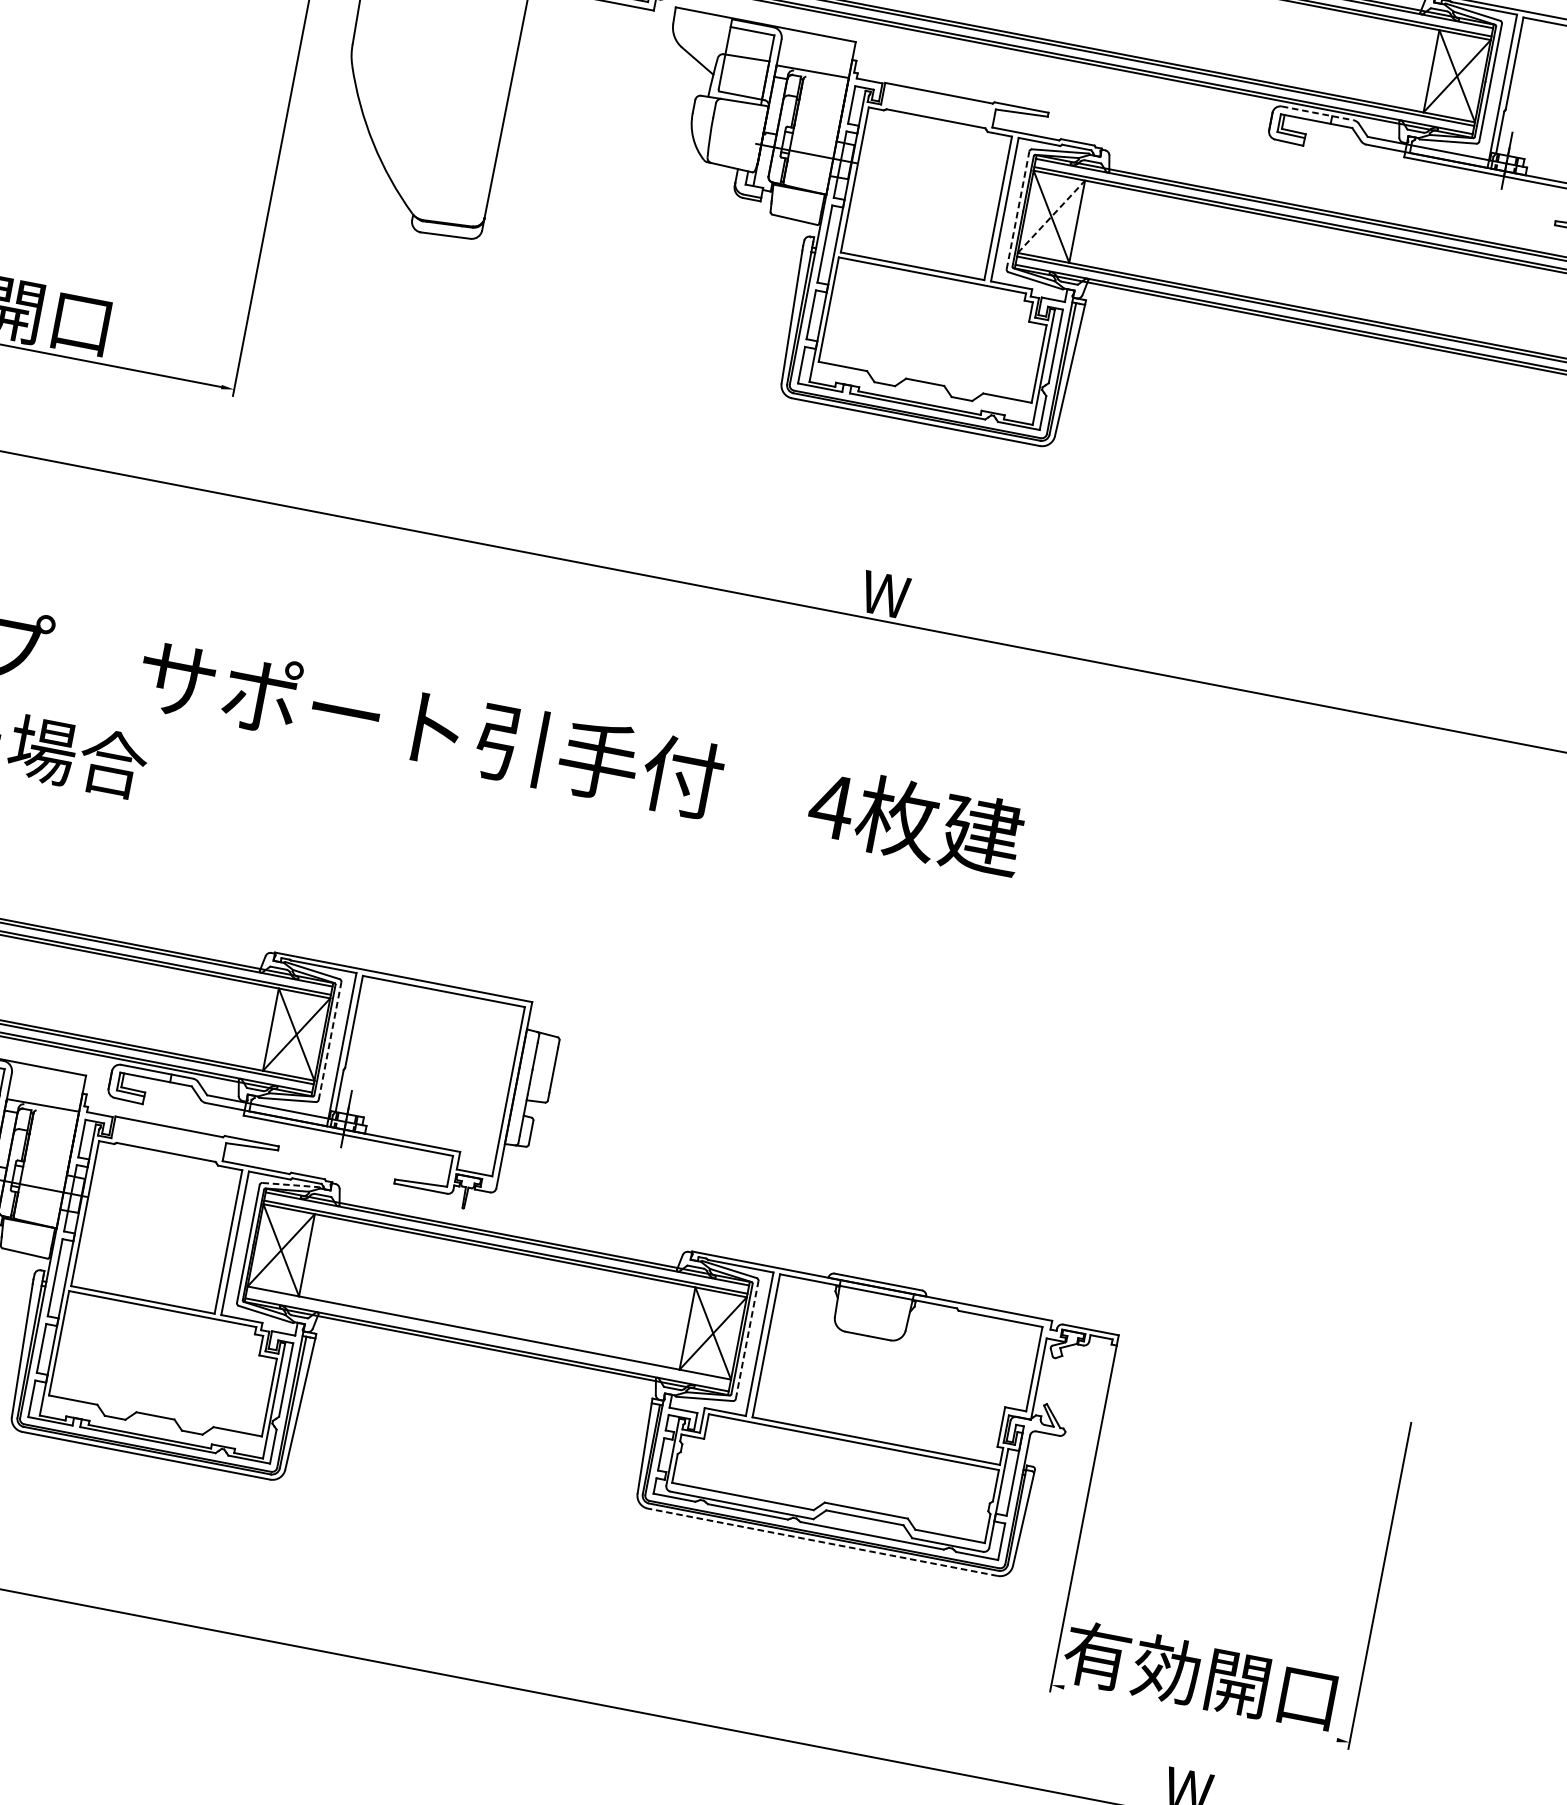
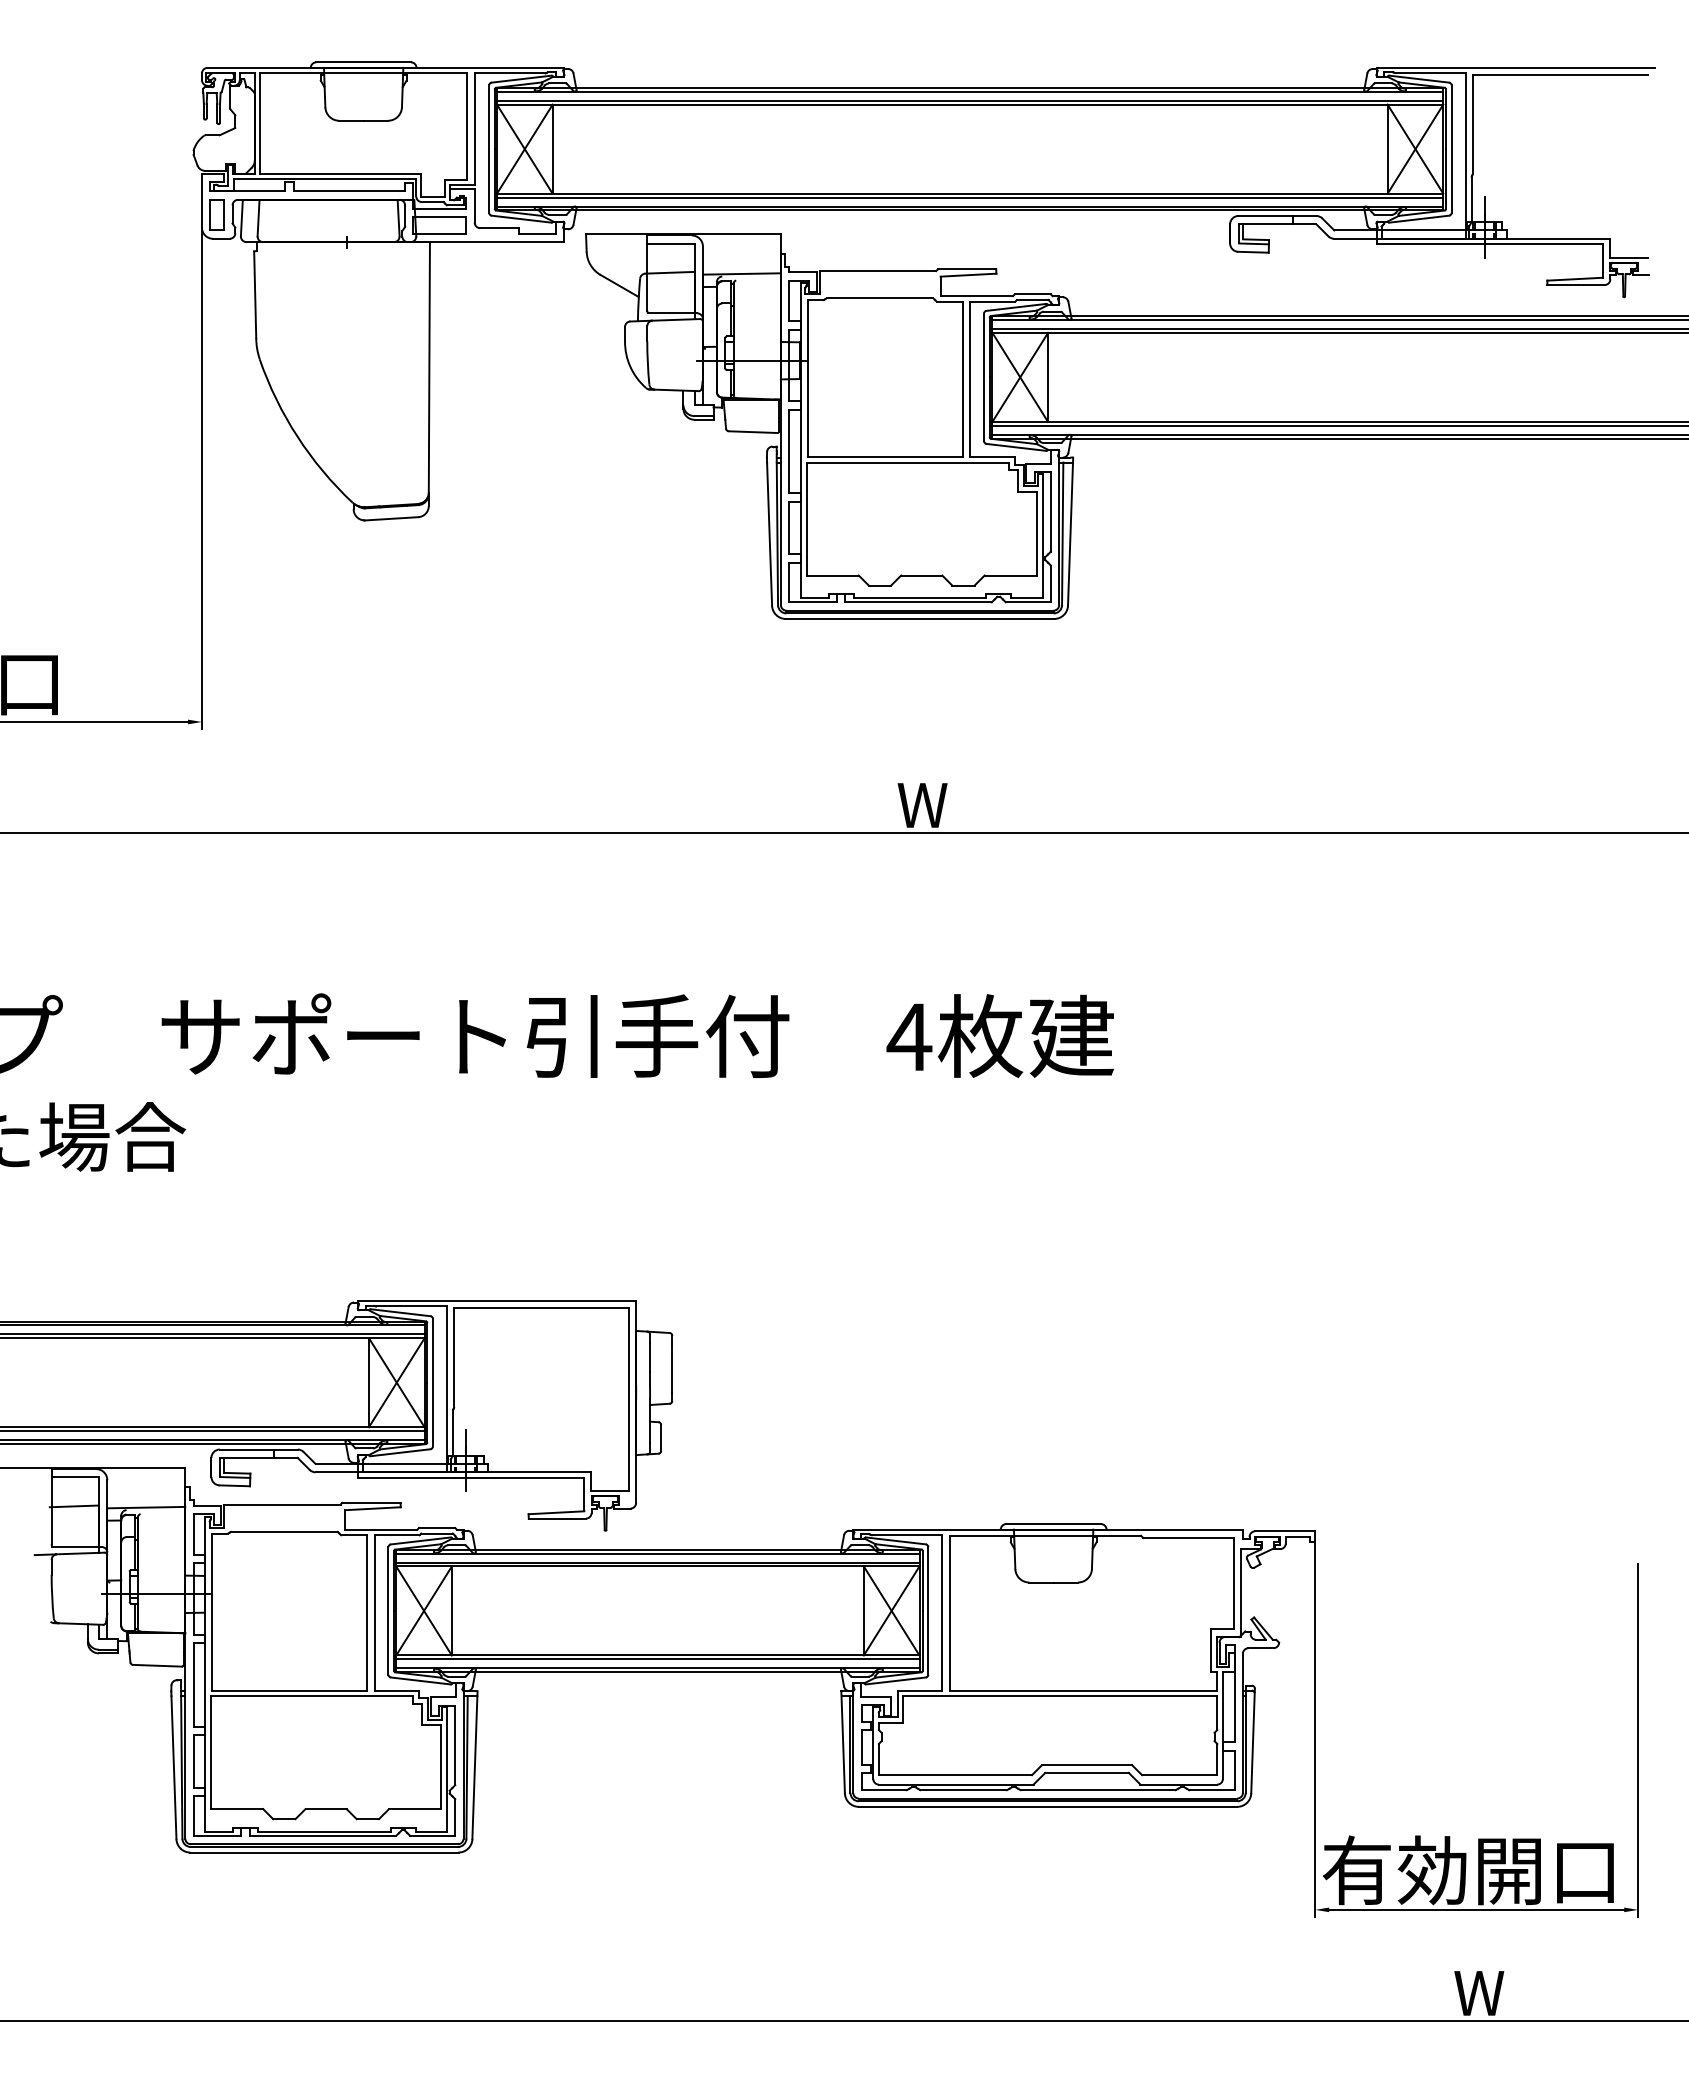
line: (1317, 112) -> (1277, 215), dashed -> solid
line: (1018, 210) -> (984, 377), dashed -> solid
line: (1051, 216) -> (1020, 377), dashed -> solid
line: (329, 1040) -> (432, 1382), dashed -> solid
line: (291, 1184) -> (421, 1540), dashed -> solid
line: (488, 1336) -> (657, 1659), added
line: (747, 1339) -> (928, 1610), dashed -> solid
line: (822, 1541) -> (1047, 1806), dashed -> solid
line: (1200, 1713) -> (1476, 1909), added

